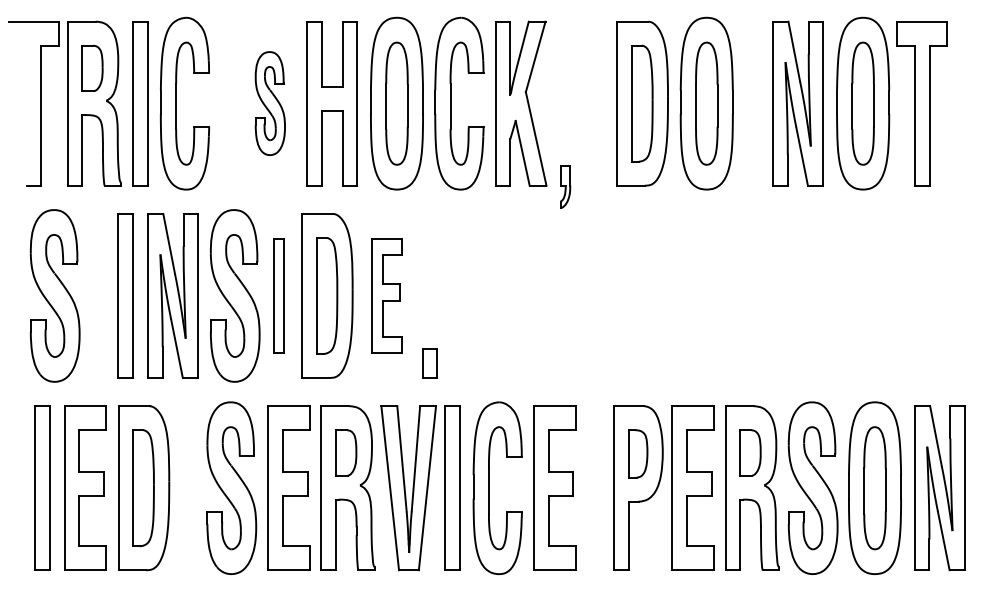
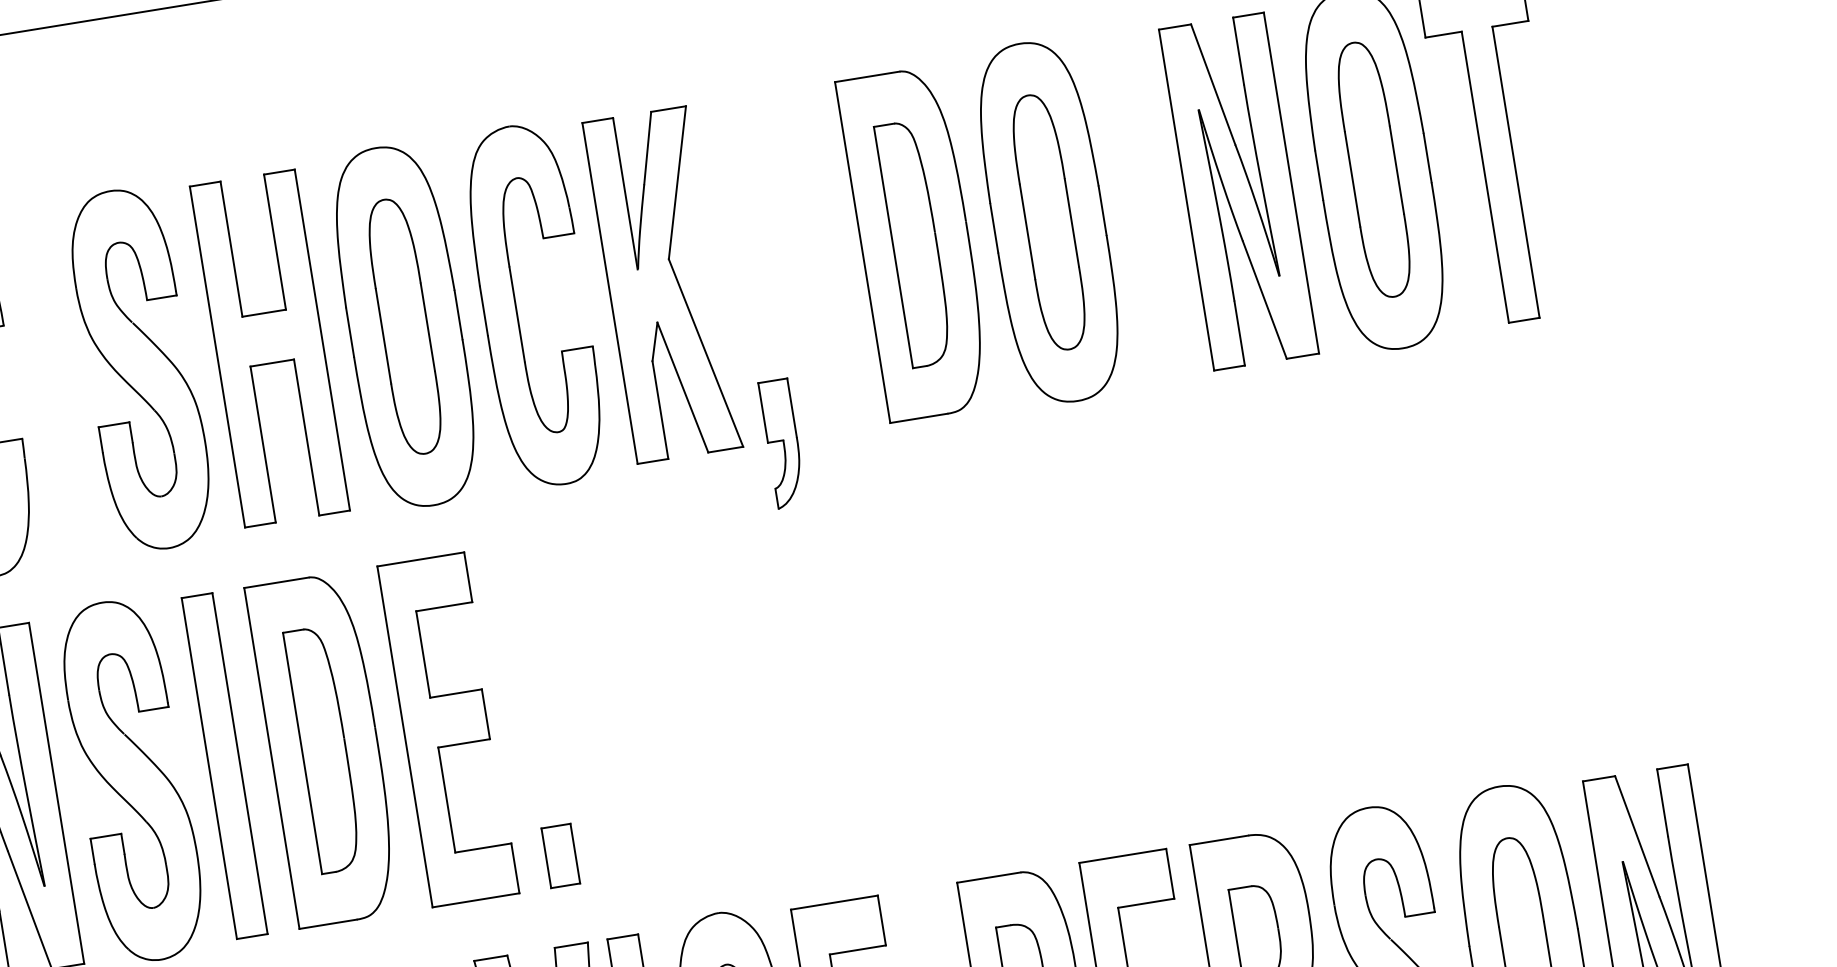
part: (270, 103) -> (141, 368), size x1.67
part: (565, 186) -> (783, 442), size x1.43
part: (279, 295) -> (225, 765), size x1.43
part: (386, 295) -> (447, 729), size x1.43

